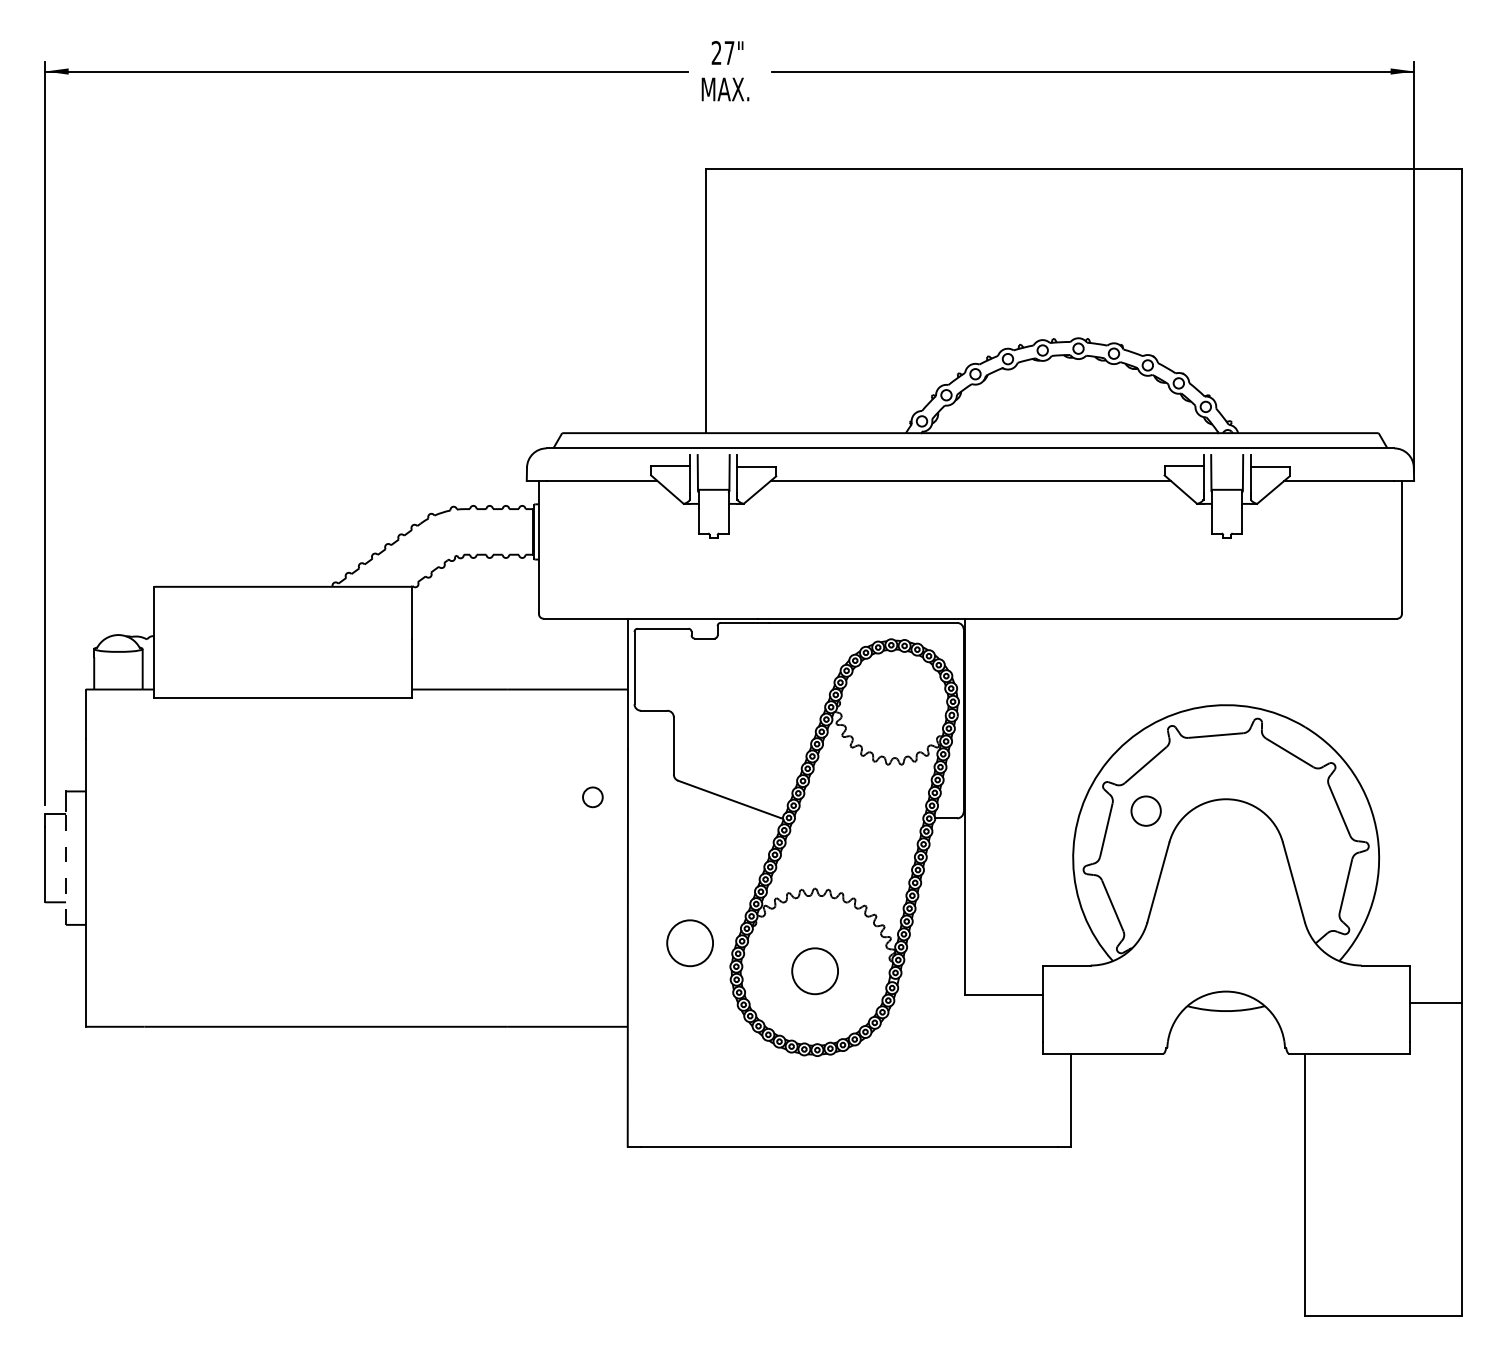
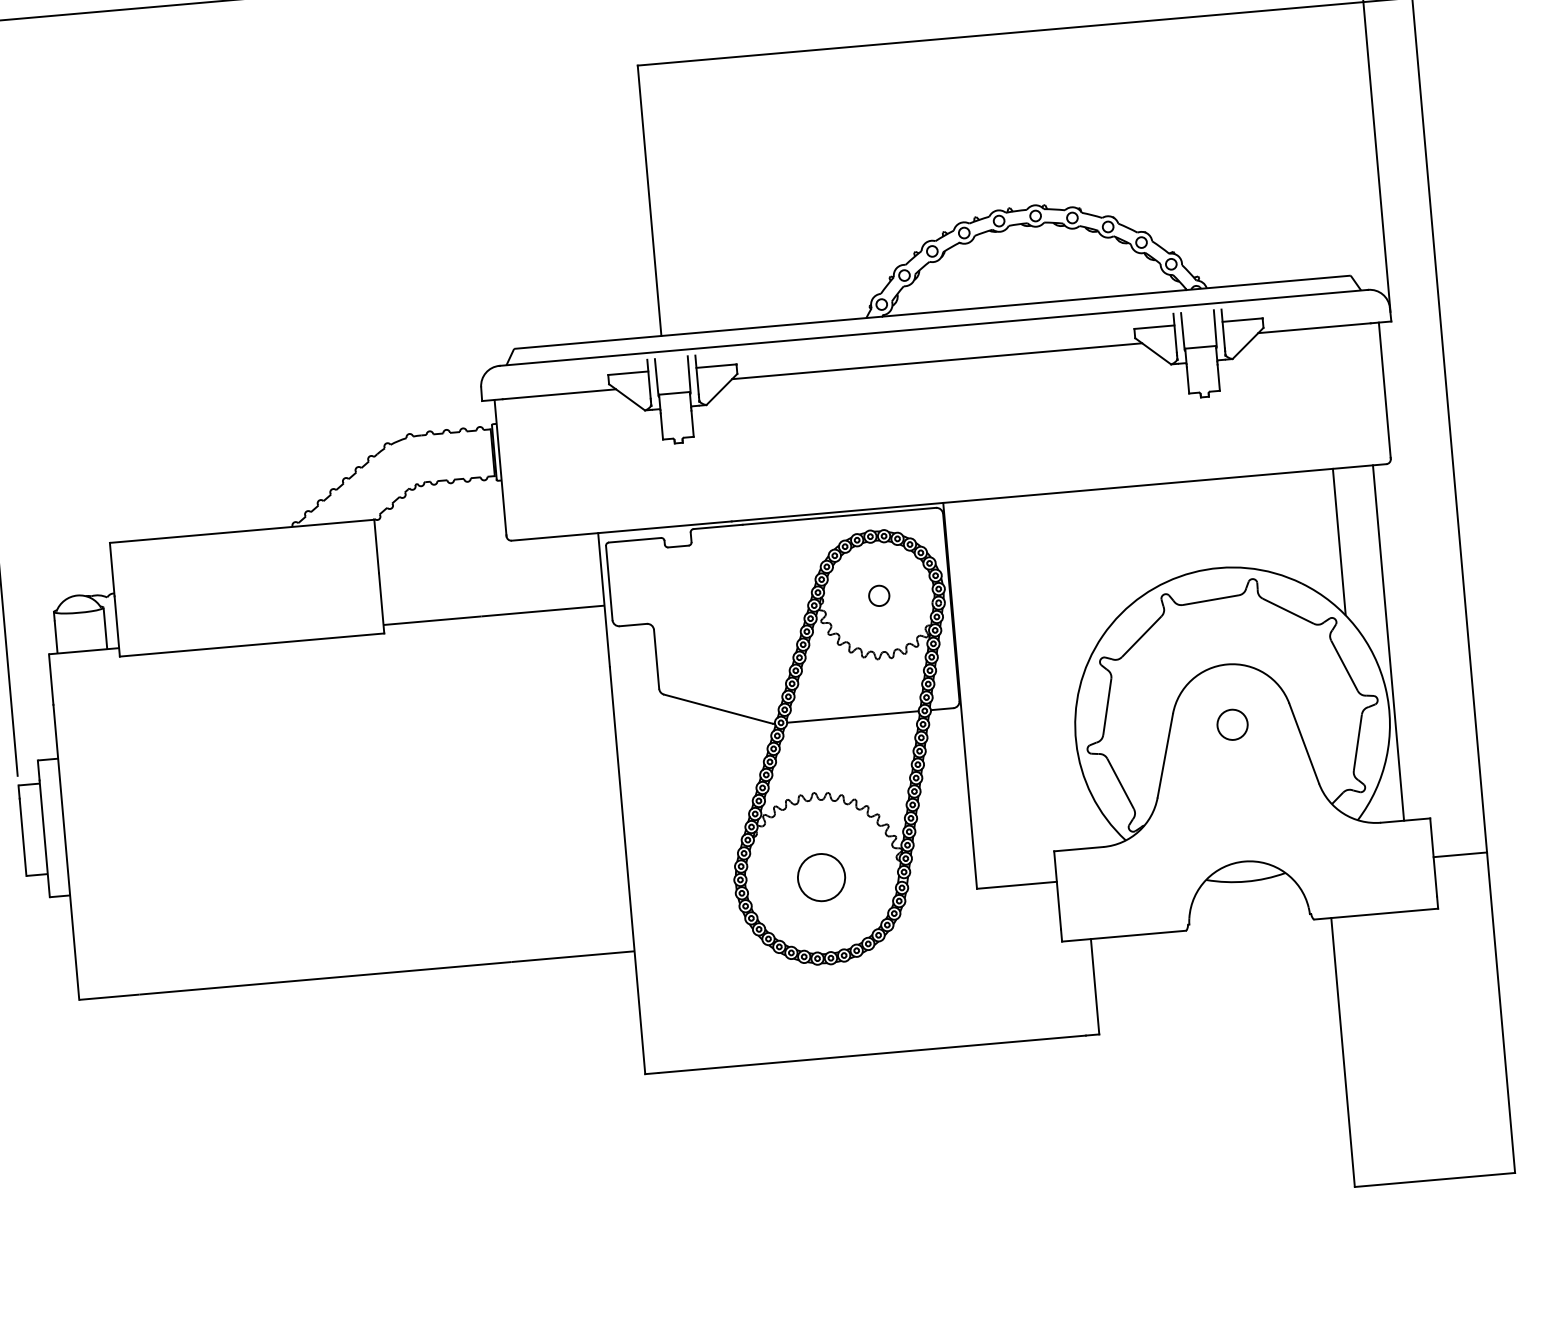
line: (1345, 689) -> (1339, 541), added
line: (1384, 791) -> (1388, 642), added
circle: (592, 797) -> (878, 596), moved
circle: (1145, 810) -> (1231, 724), moved
line: (859, 818) -> (853, 717), added
line: (66, 867) -> (45, 838), dashed -> solid
circle: (689, 943) -> (690, 860), removed

